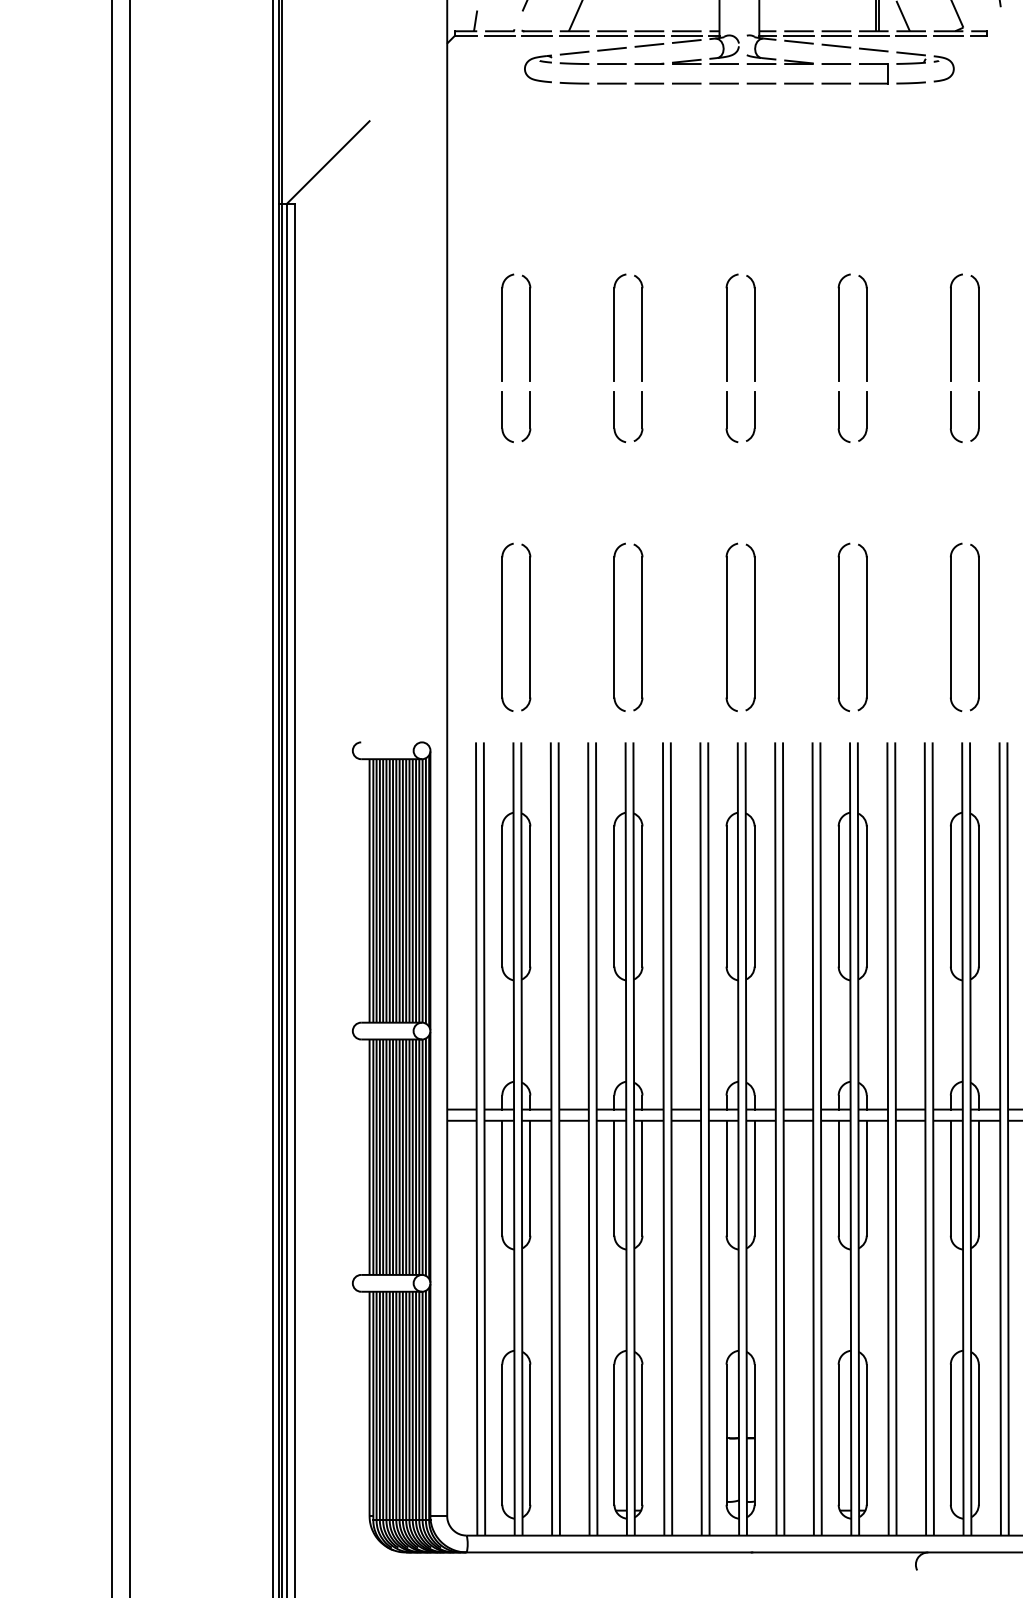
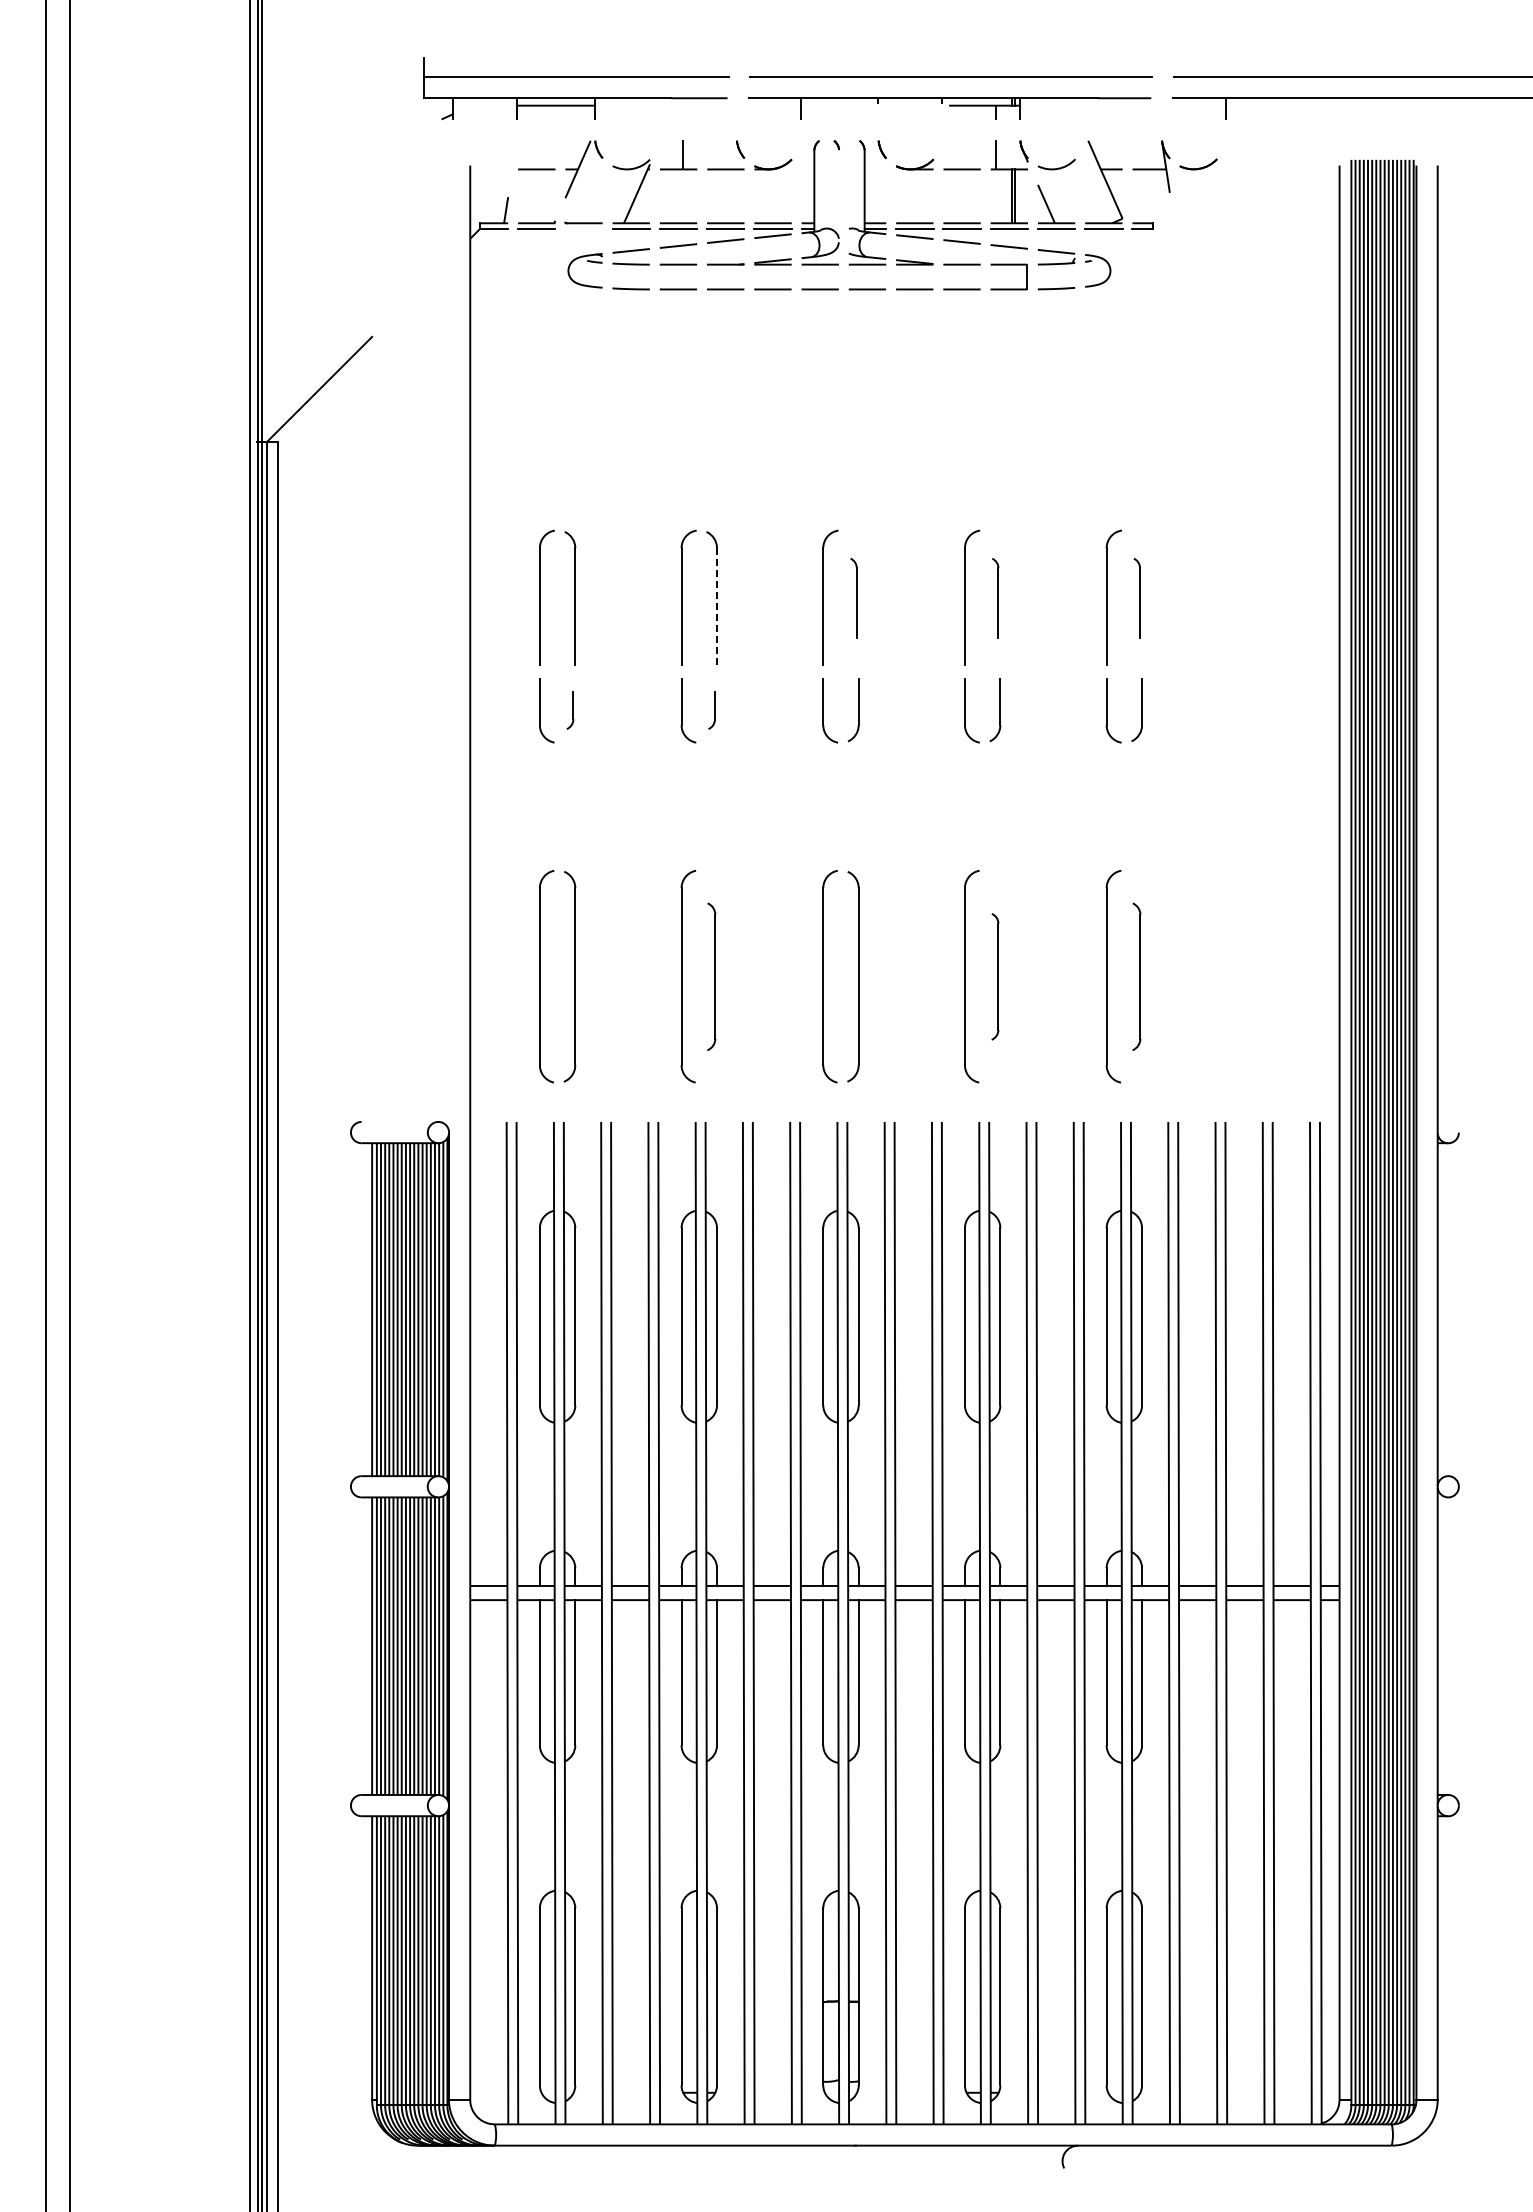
line: (536, 36) -> (583, 229), removed
part: (750, 328) -> (853, 598), size x0.6
part: (862, 328) -> (995, 598), size x0.6
part: (974, 328) -> (1136, 598), size x0.6
line: (642, 334) -> (717, 606), solid -> dashed
part: (526, 416) -> (570, 710), size x0.6
part: (638, 416) -> (711, 710), size x0.6
part: (638, 627) -> (711, 976), size x0.7
part: (862, 627) -> (995, 976), size x0.6
part: (974, 627) -> (1136, 976), size x0.7

